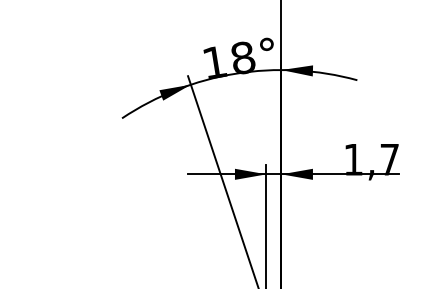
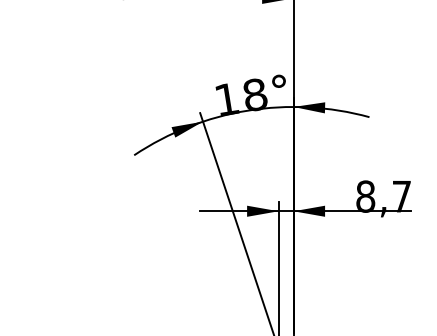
text: (353, 159) -> (365, 196), 1,7 -> 8,7

